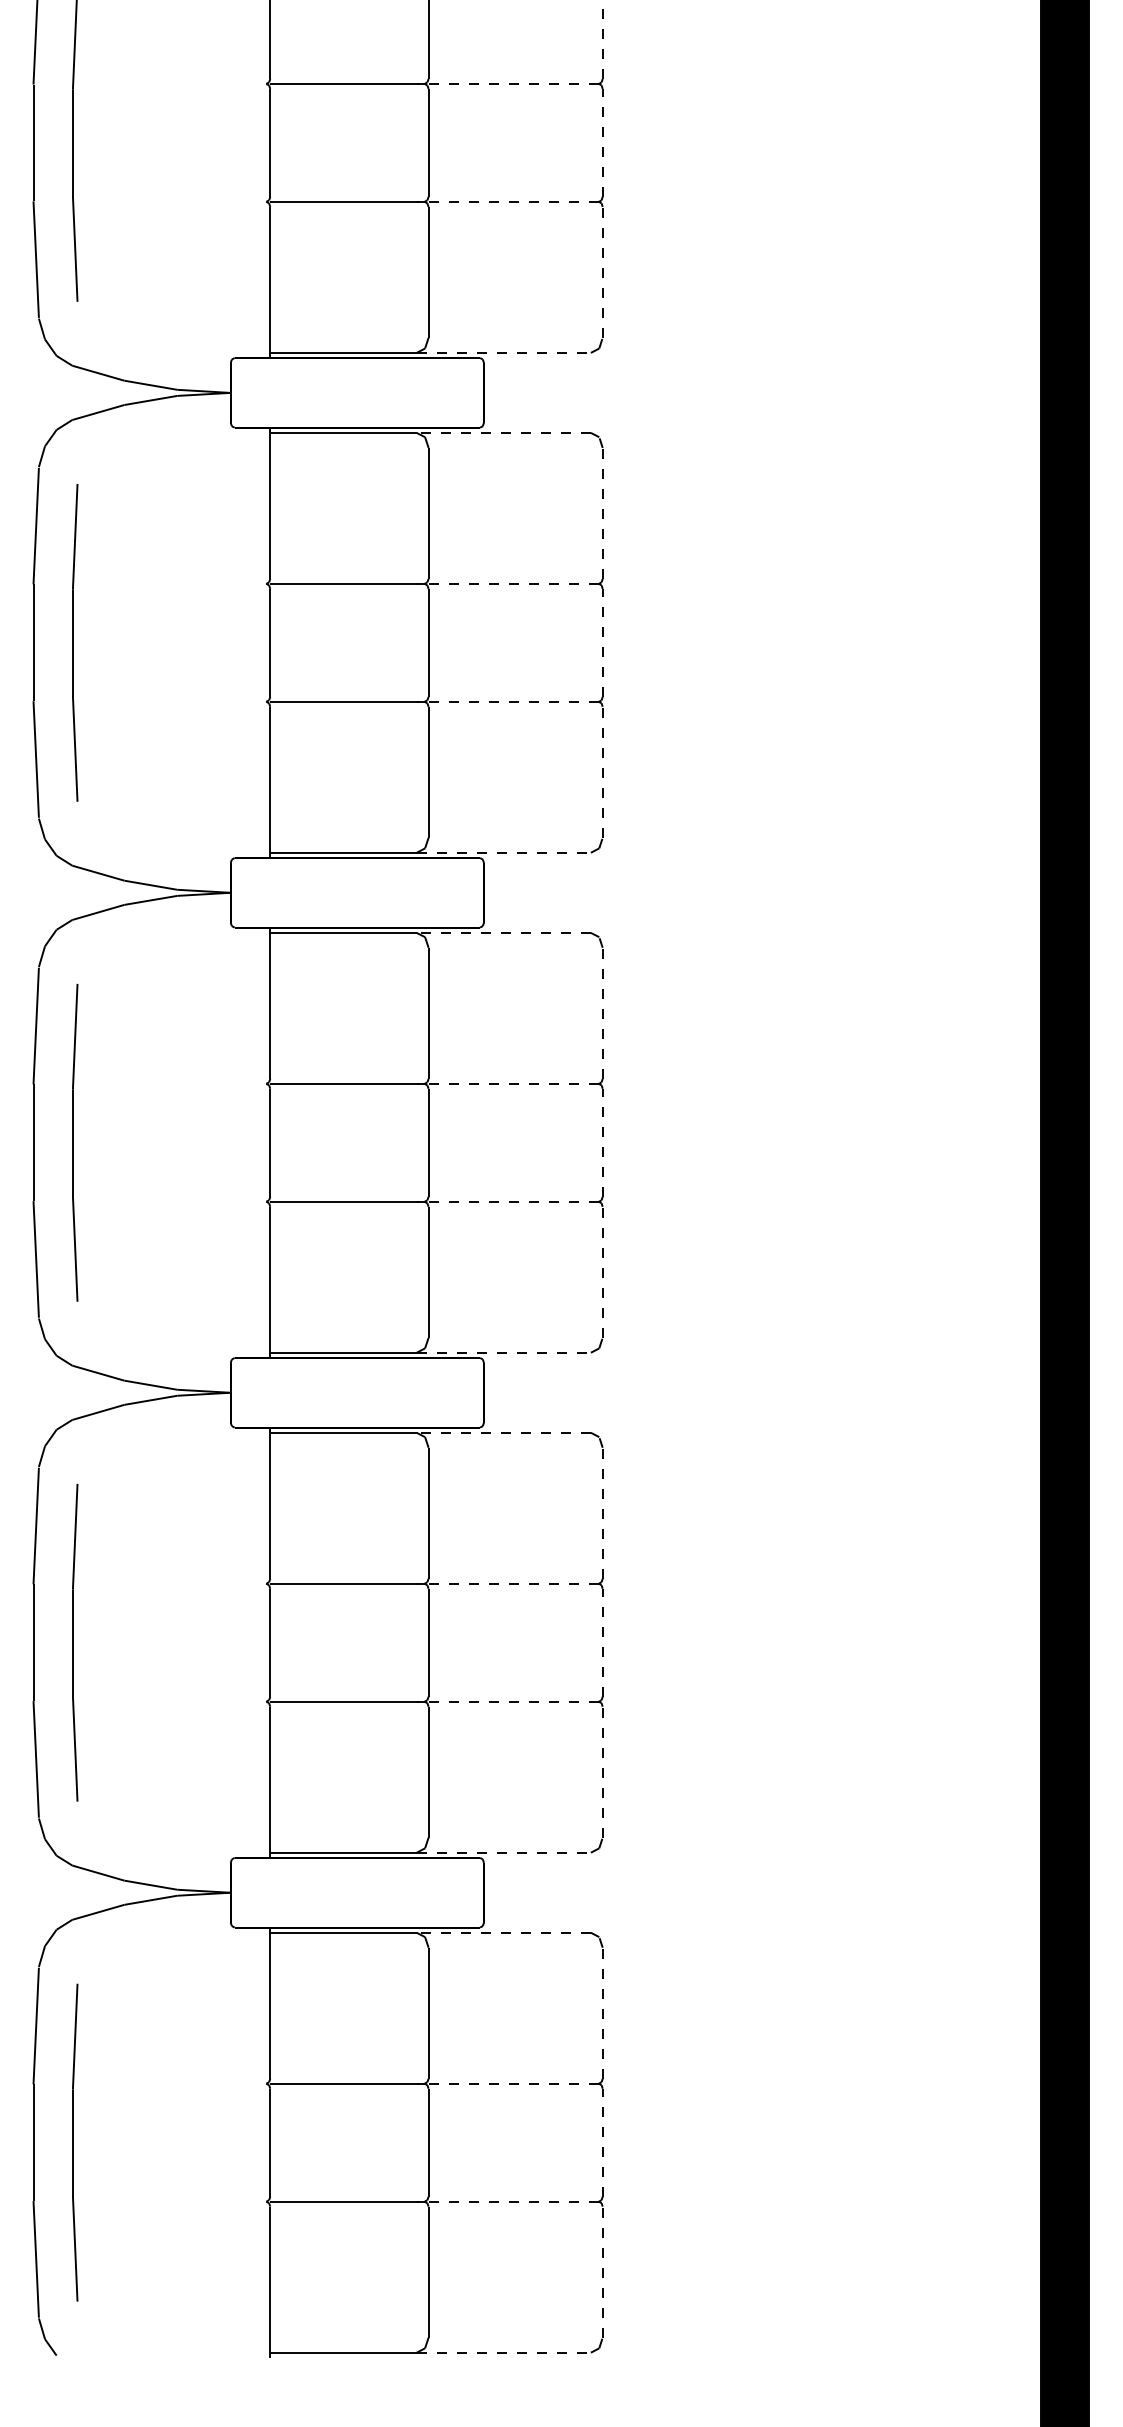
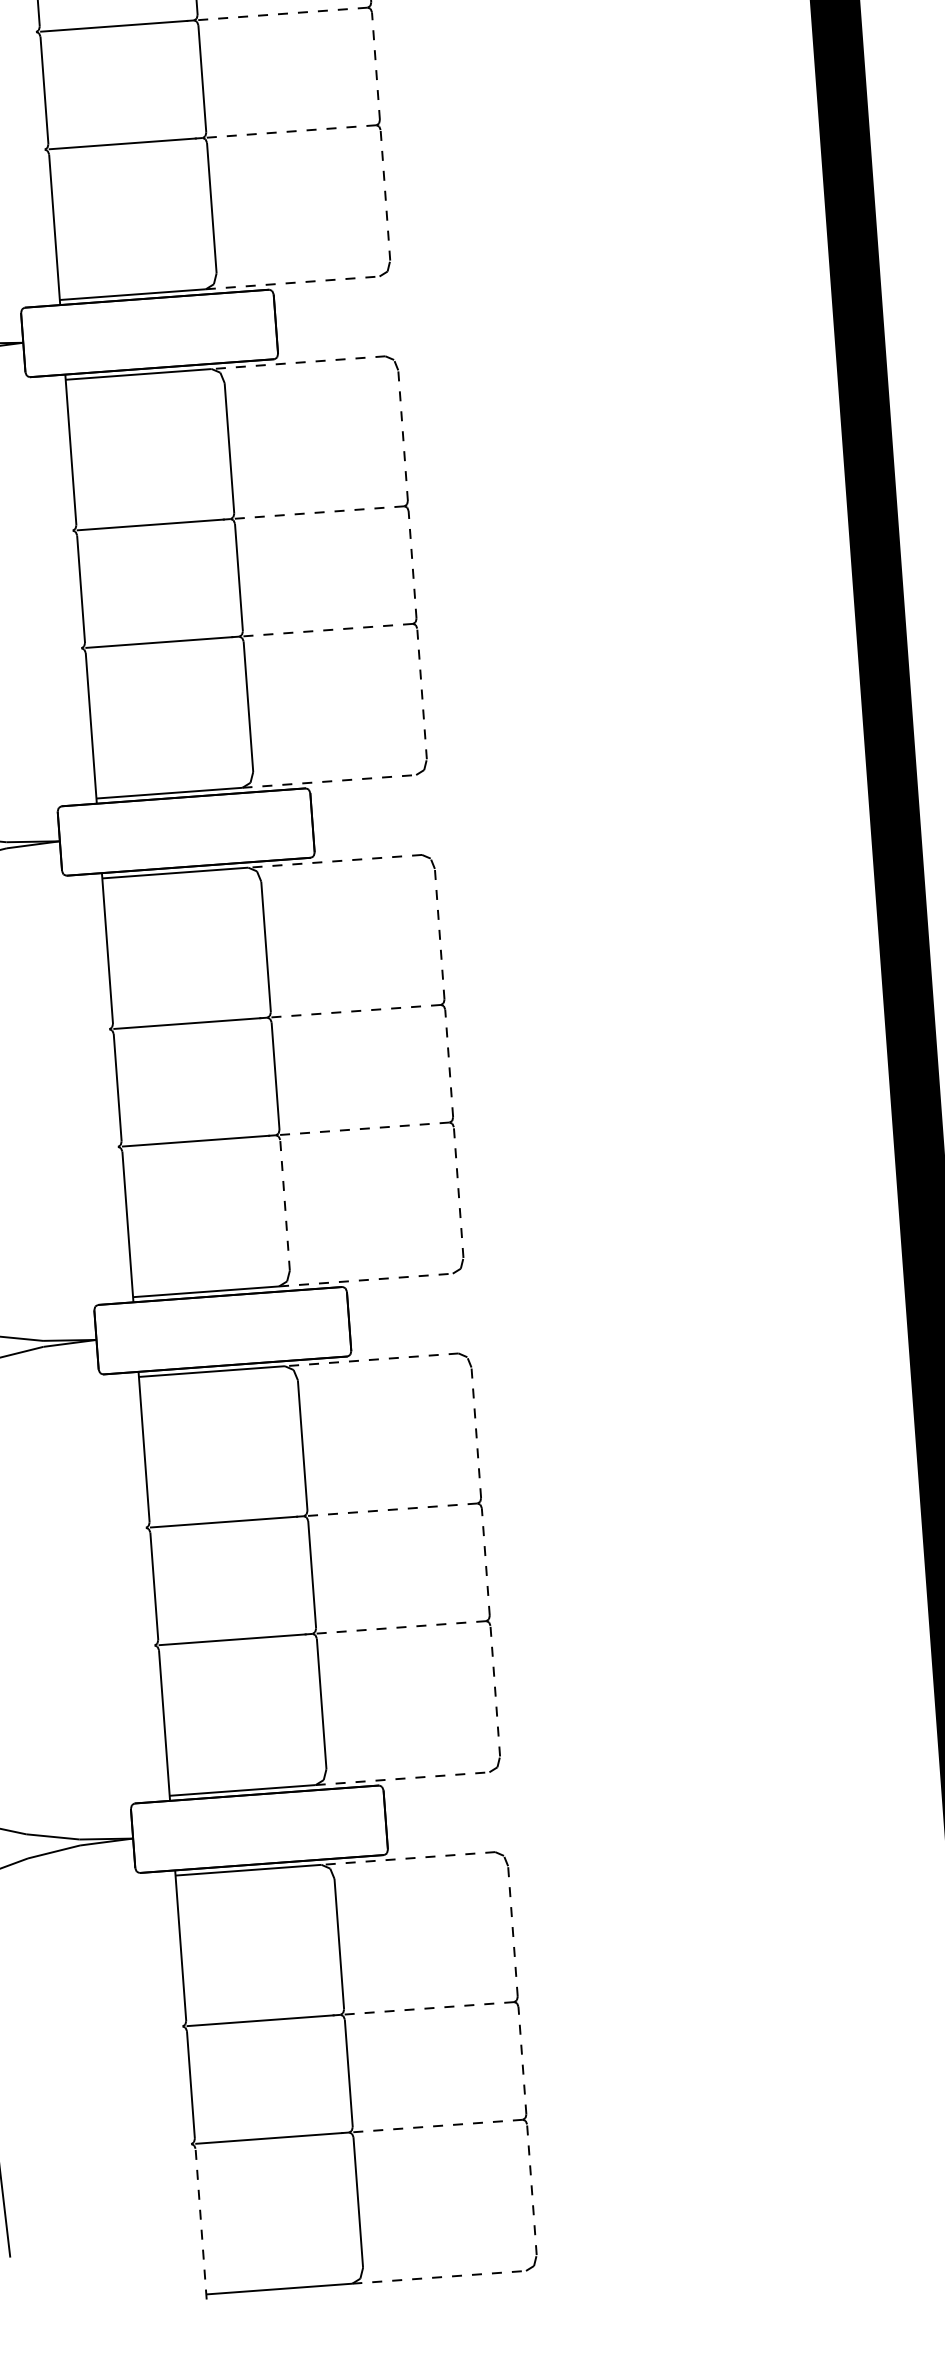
line: (428, 1272) -> (284, 1205), solid -> dashed
line: (270, 2282) -> (201, 2224), solid -> dashed

